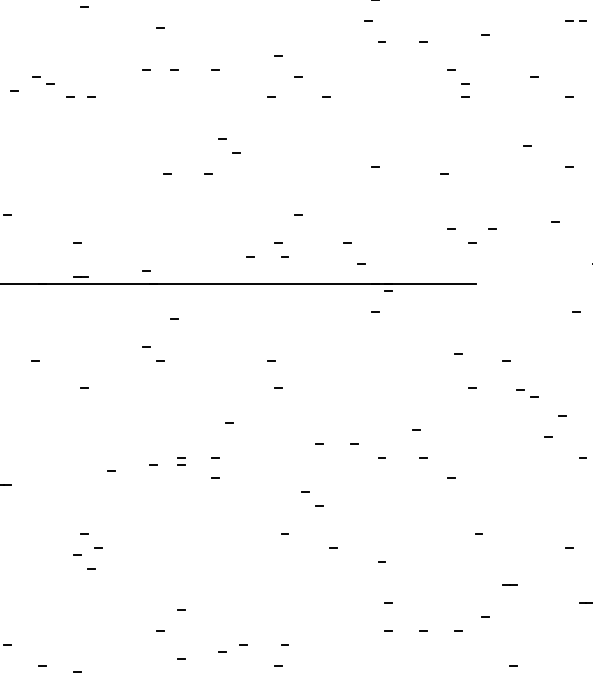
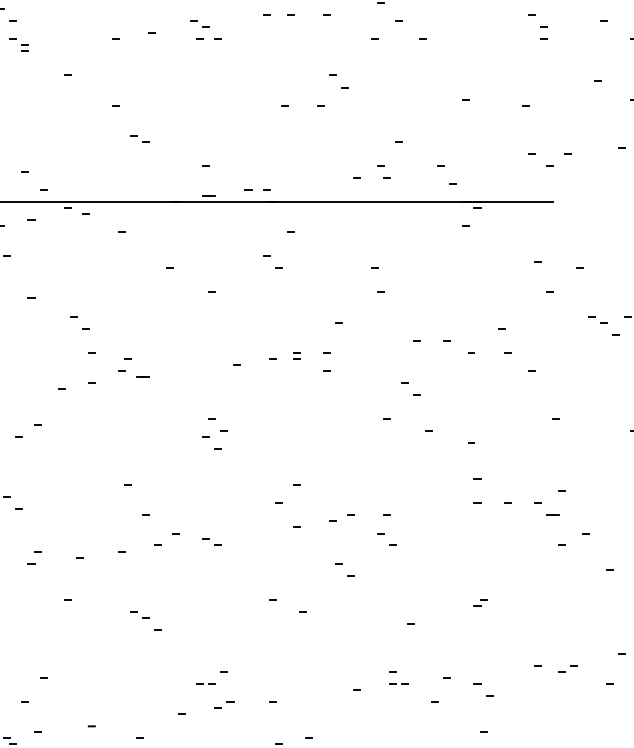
part: (42, 79) -> (199, 23), moved
line: (125, 270) -> (248, 189), added
part: (526, 393) -> (597, 319), moved
line: (509, 583) -> (552, 514), moved

